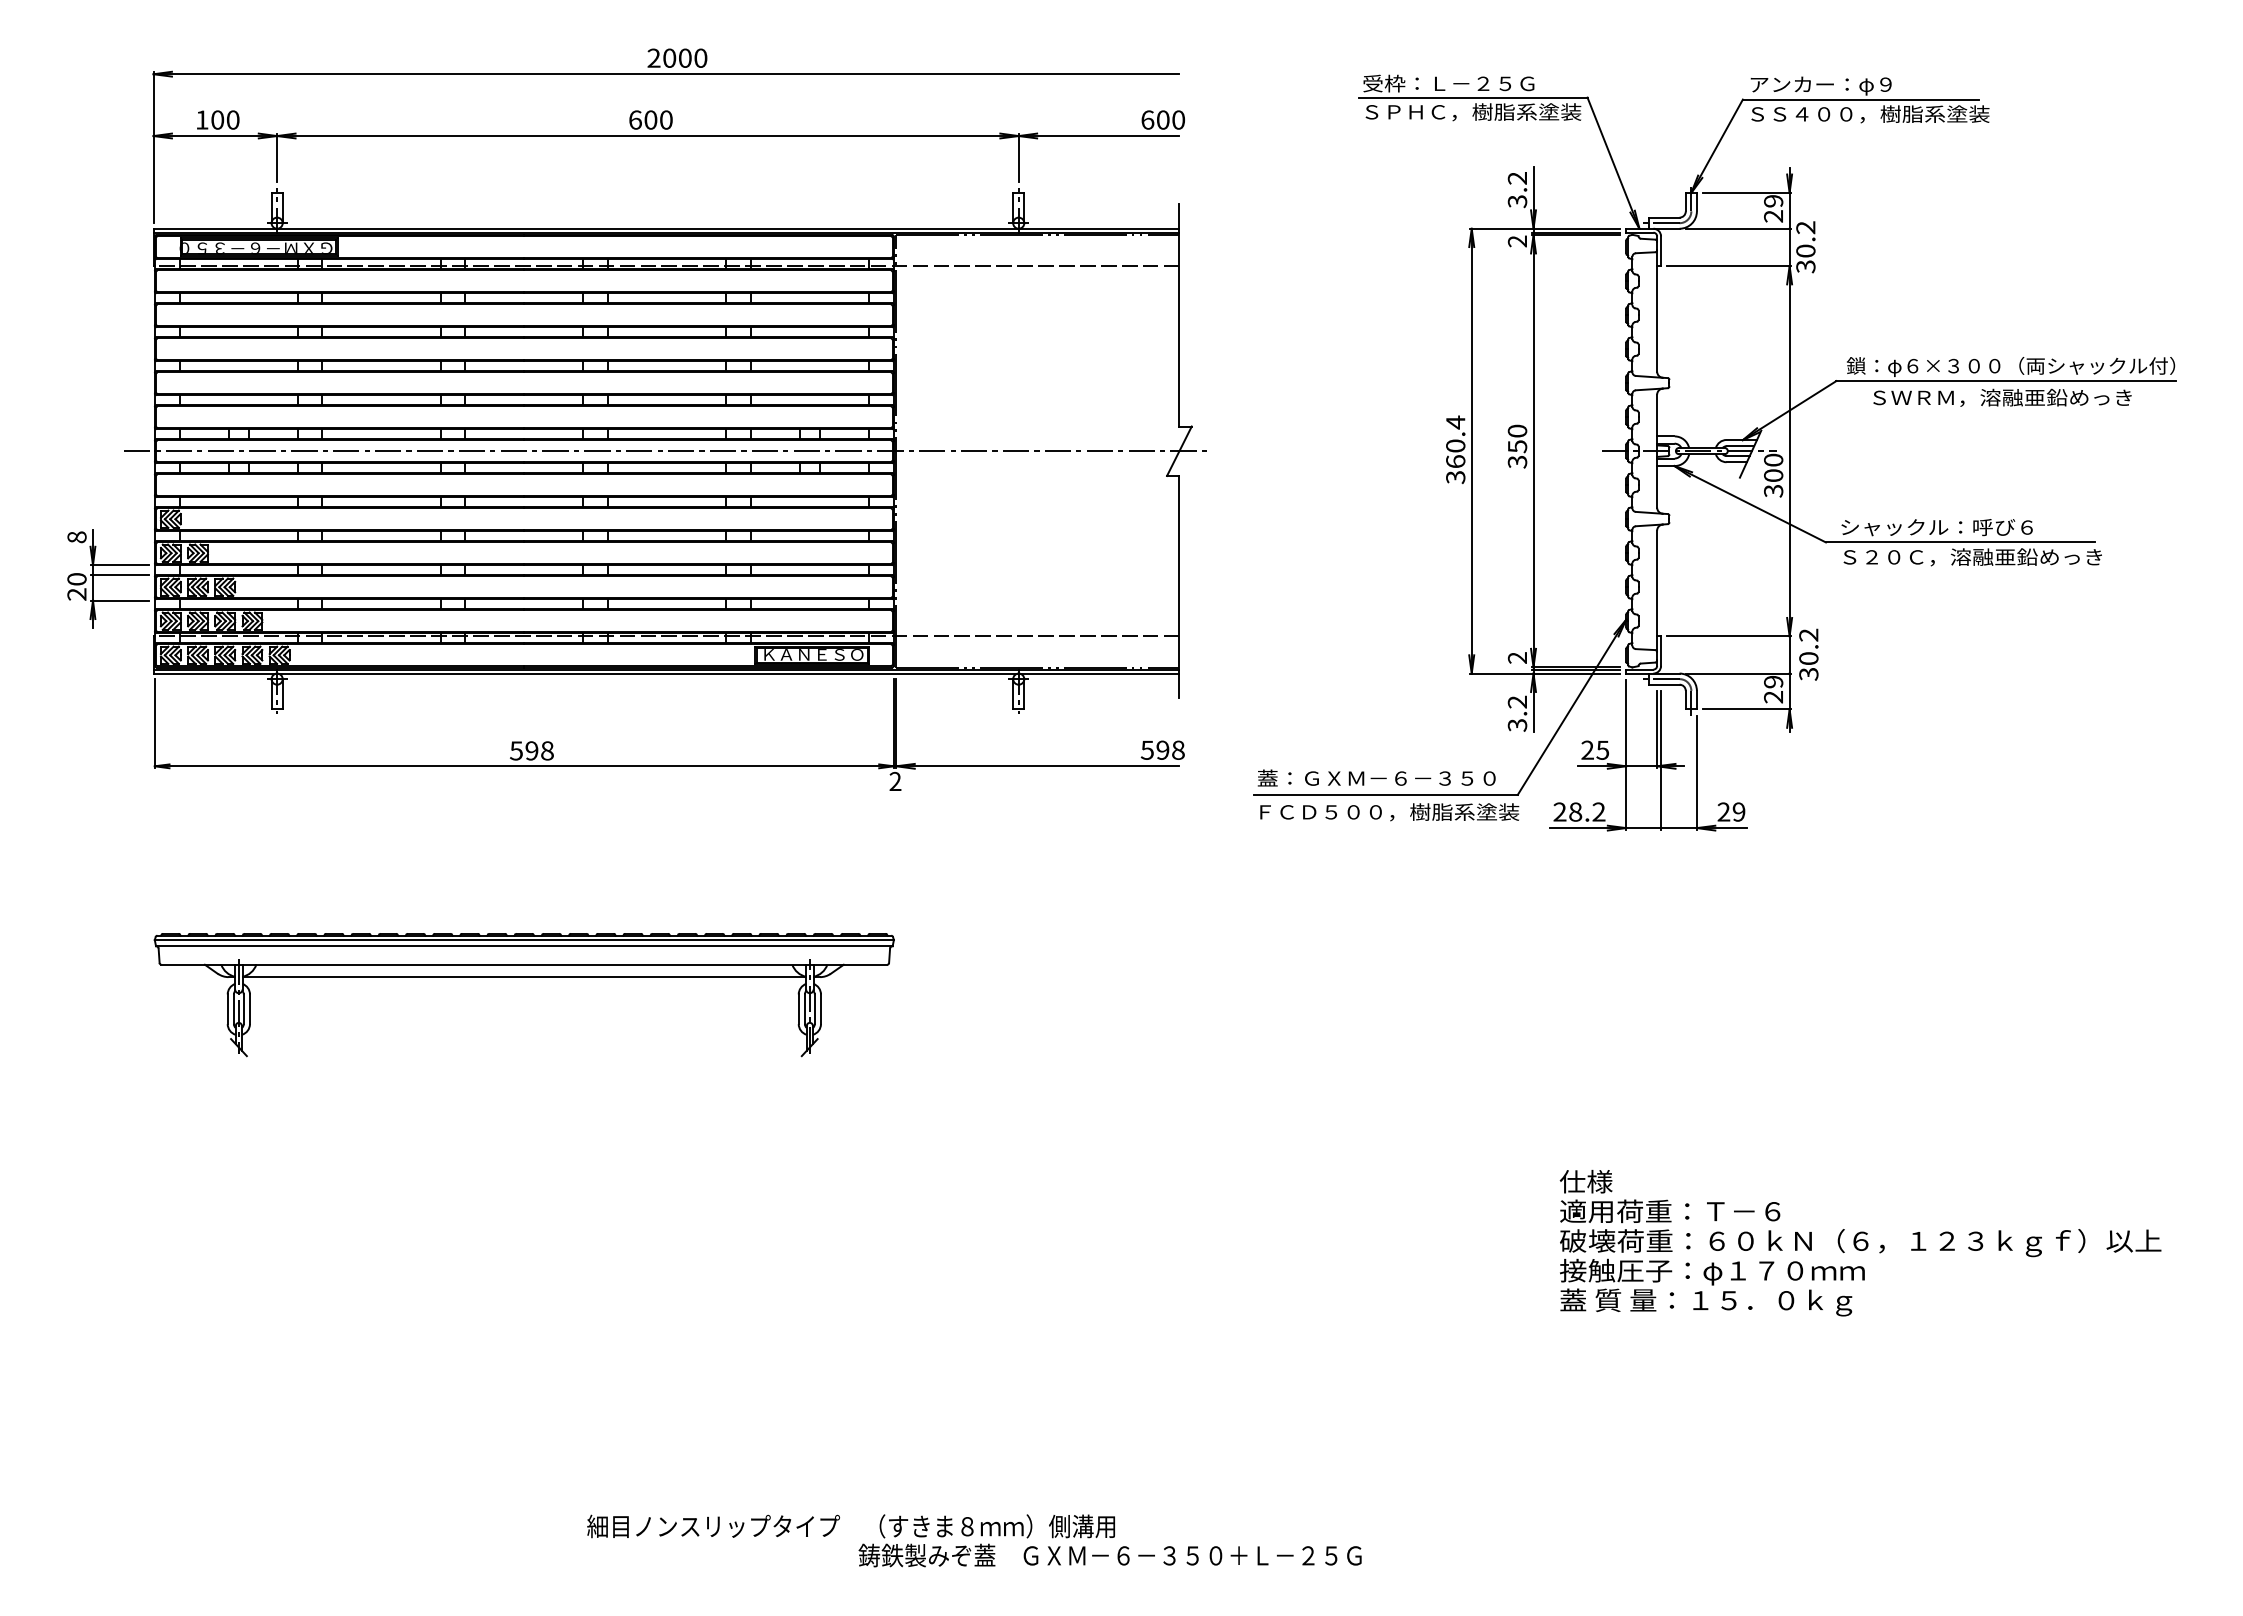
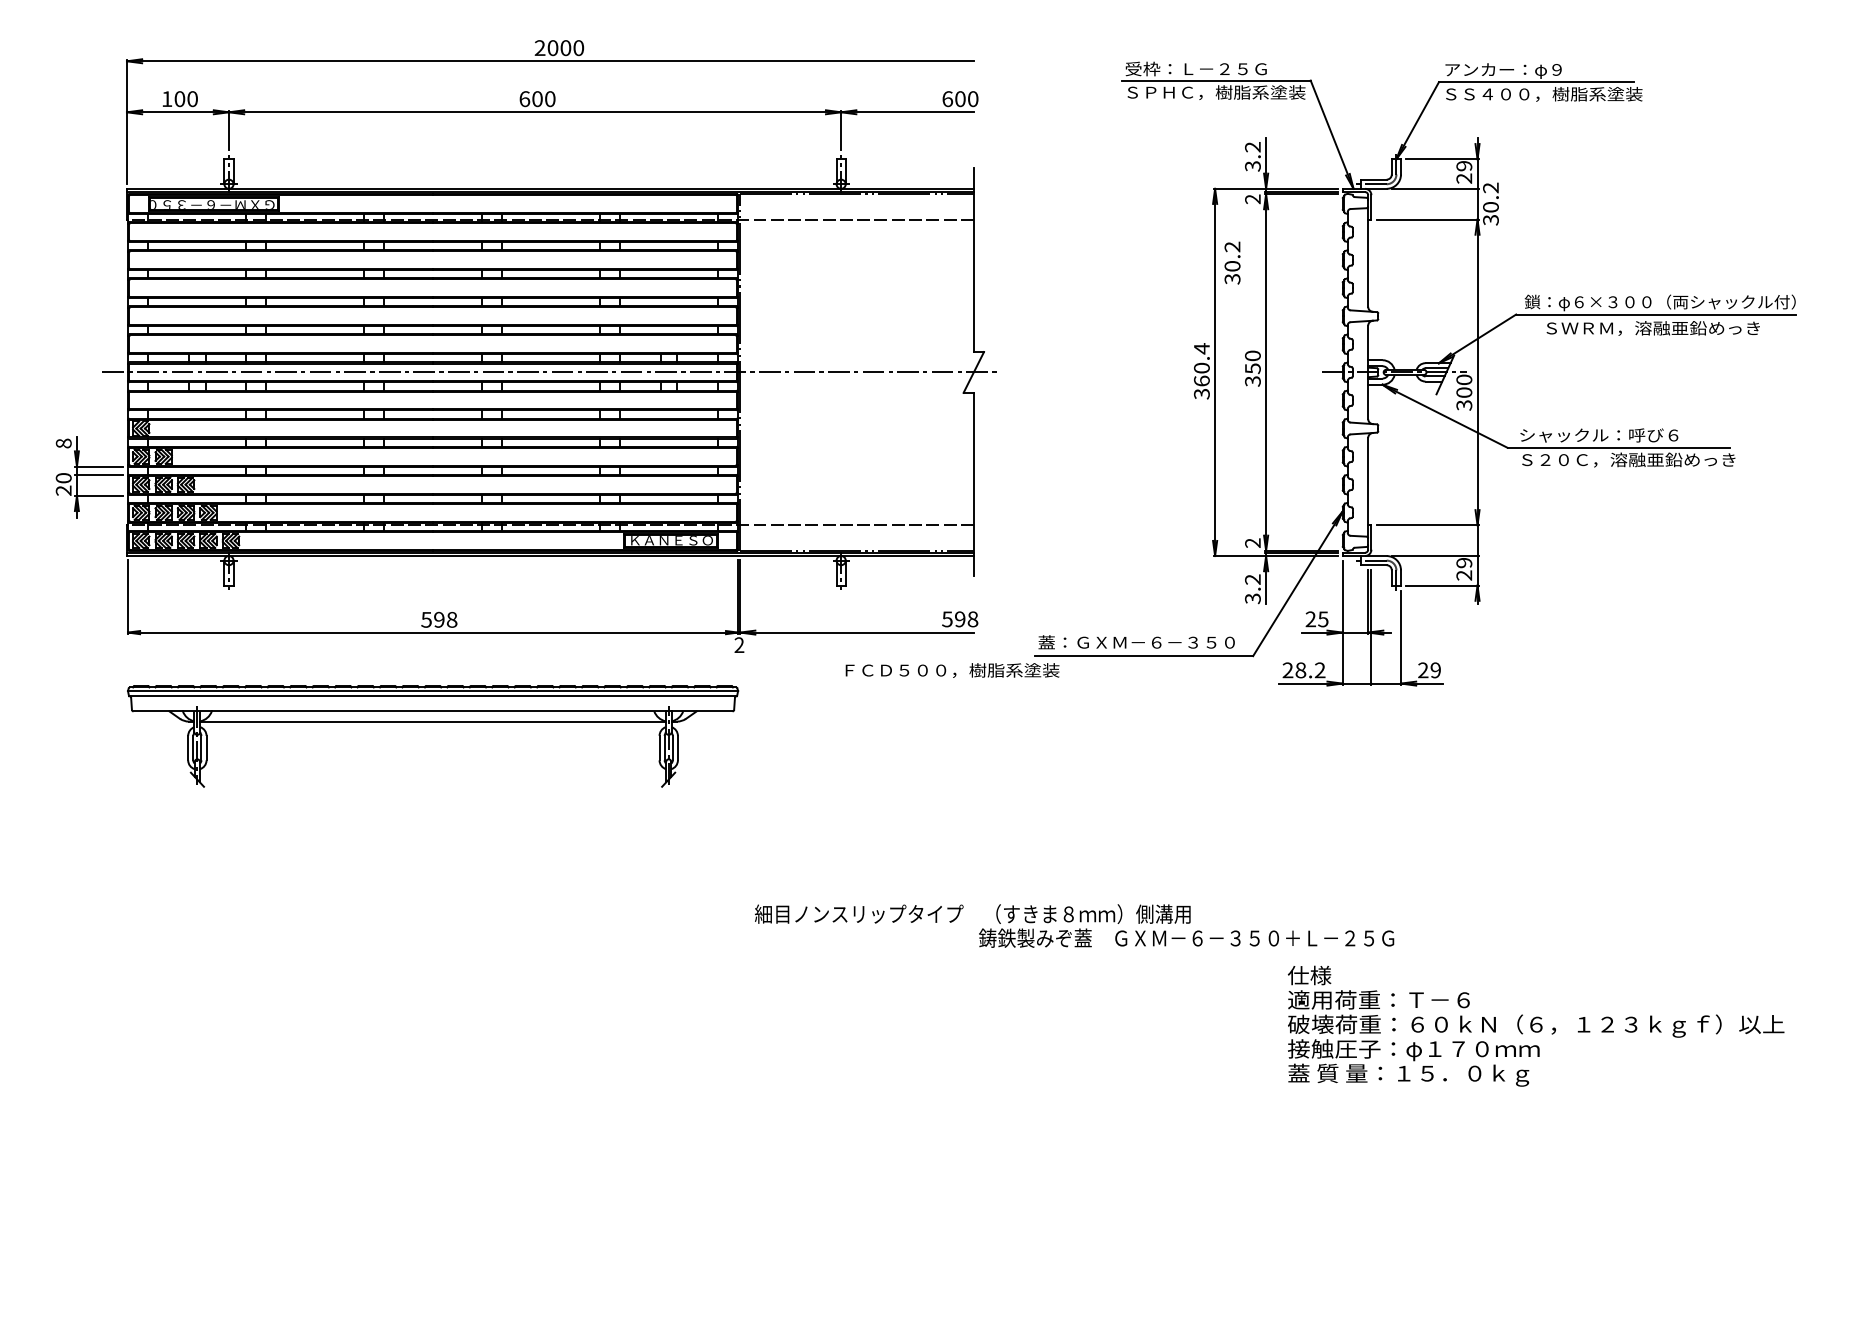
text: (1808, 654) -> (1232, 262), moved
text: (1389, 812) -> (952, 670), moved
part: (523, 977) -> (432, 721), moved
text: (974, 1540) -> (1074, 925), moved

